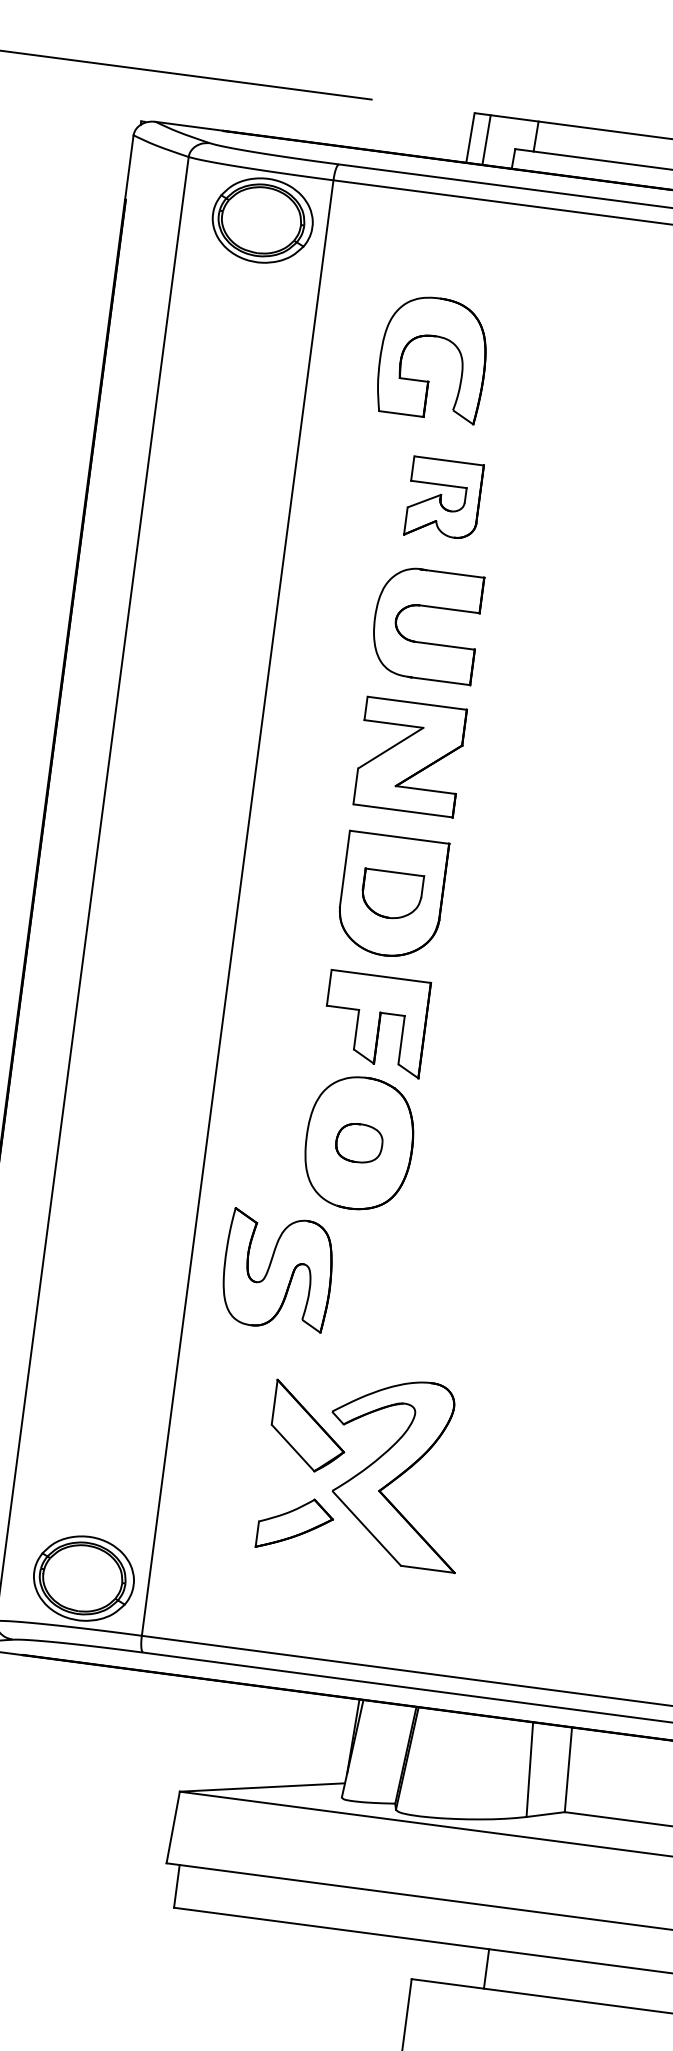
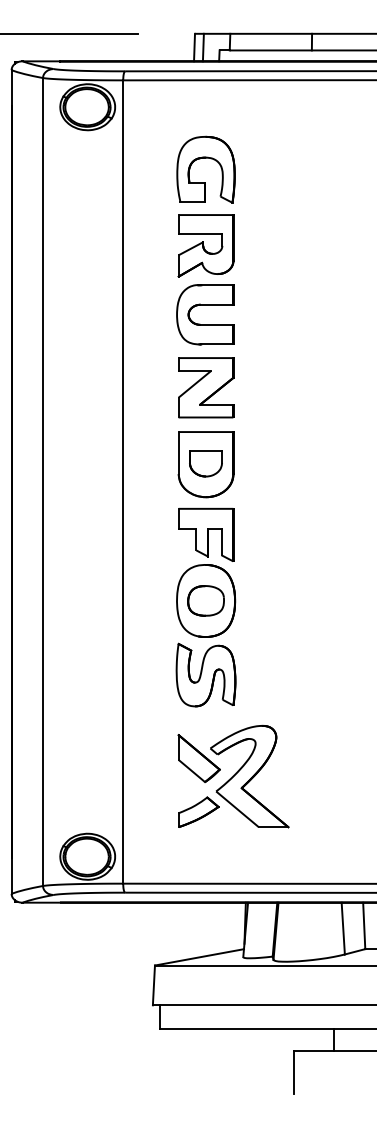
part: (434, 337) -> (205, 158), moved
part: (443, 499) -> (205, 245), size x1.43
part: (358, 1142) -> (205, 600), size x1.43
part: (277, 1269) -> (205, 674), moved

